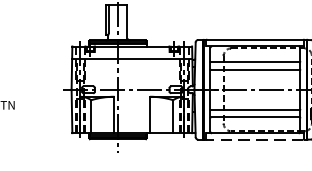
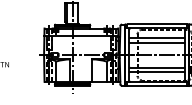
line: (255, 140) -> (157, 86), dashed -> solid

